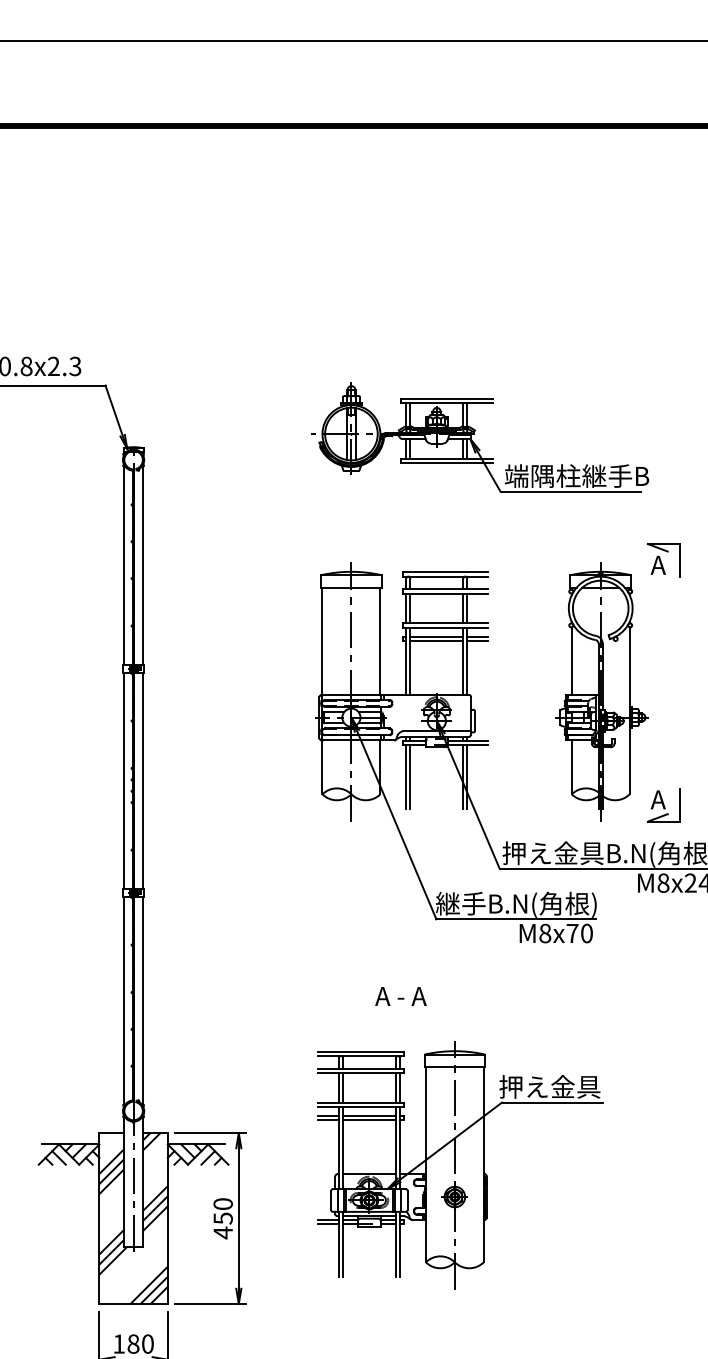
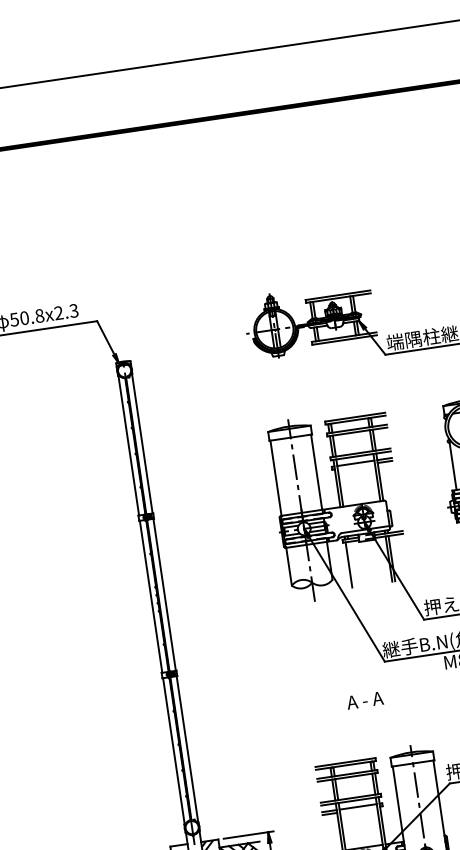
line: (436, 641) -> (356, 466), removed
line: (410, 777) -> (351, 564), removed
text: (400, 996) -> (364, 700), moved
line: (368, 1120) -> (357, 809), removed

